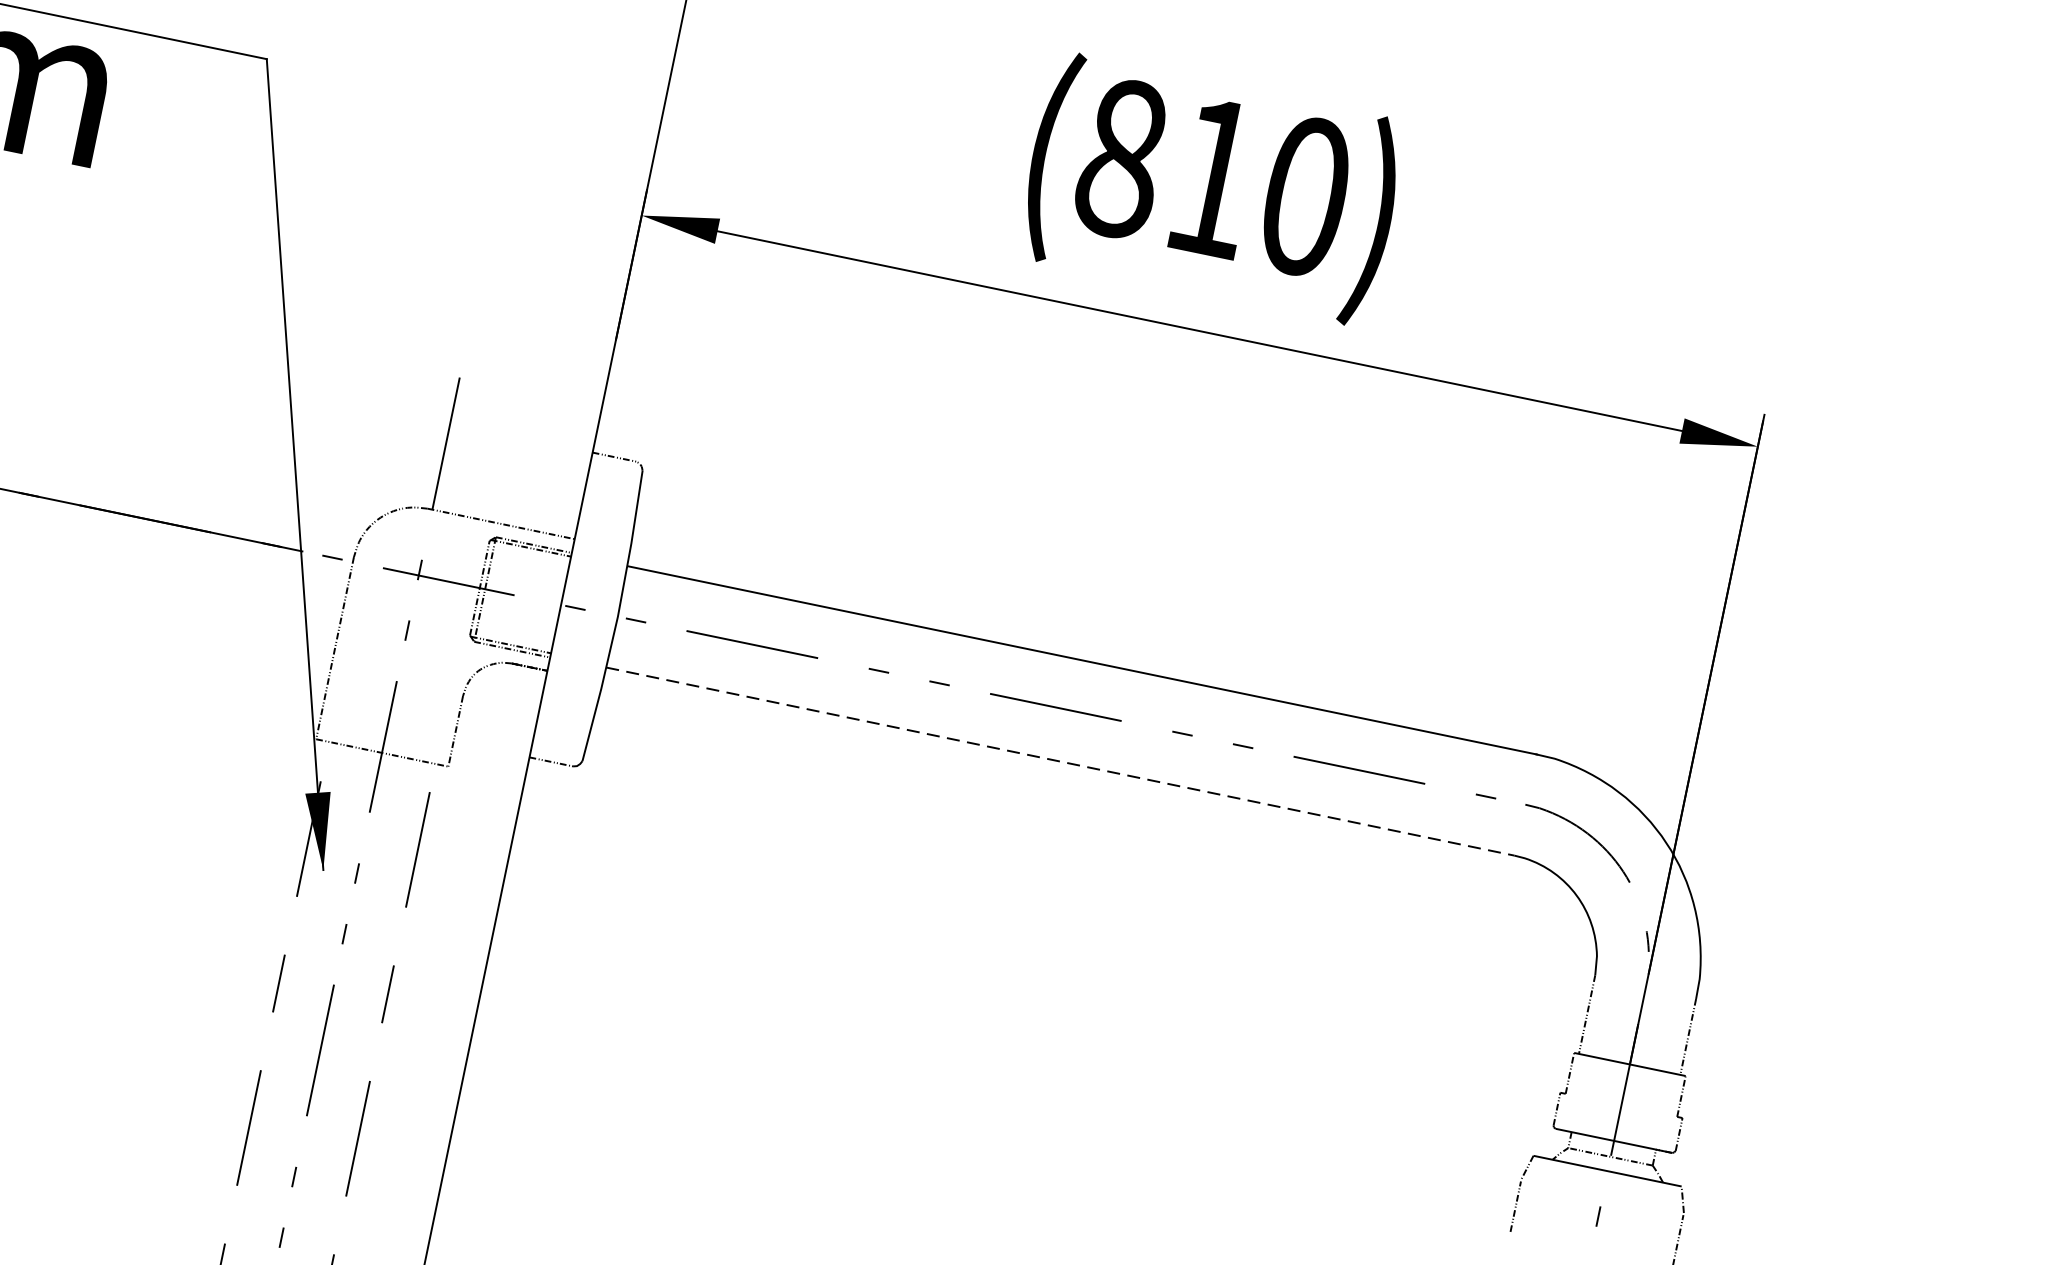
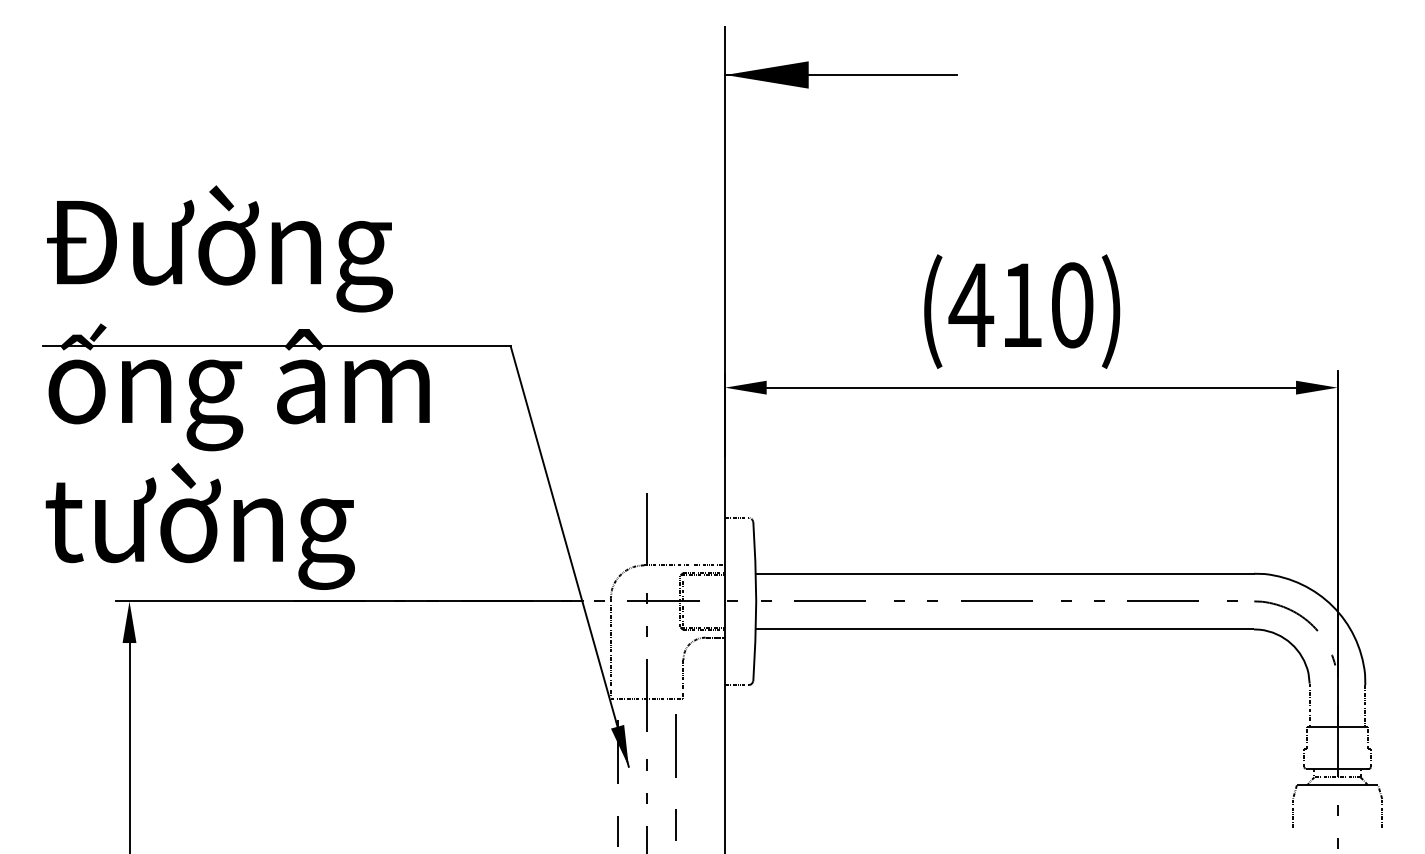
text: (1121, 158) -> (971, 305), (810) -> (410)
line: (1061, 761) -> (1005, 629), dashed -> solid

